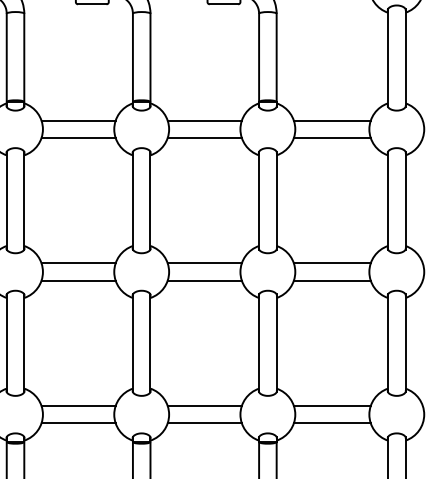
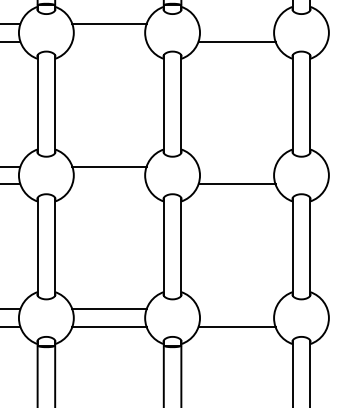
line: (331, 120) -> (236, 23), removed
line: (204, 138) -> (109, 41), removed
line: (331, 263) -> (236, 166), removed
line: (204, 280) -> (109, 183), removed
line: (331, 405) -> (236, 308), removed

